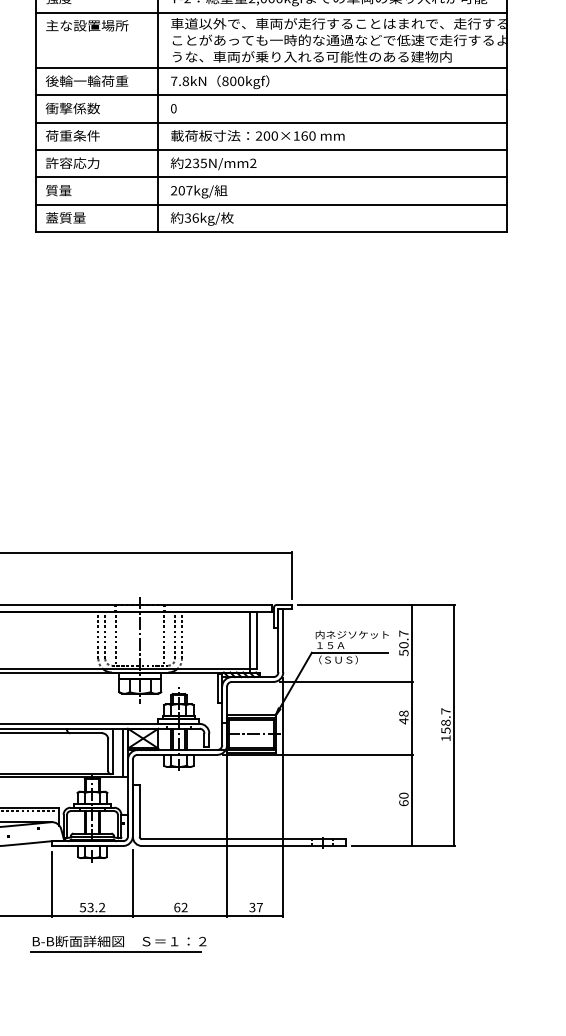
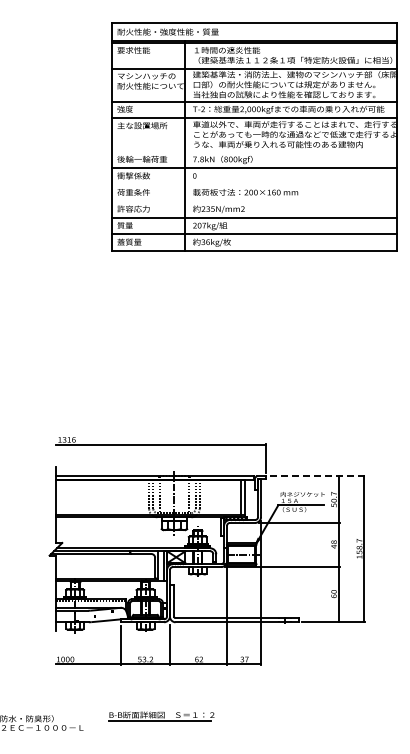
line: (270, 68) -> (253, 151), removed
line: (270, 122) -> (253, 184), removed
line: (270, 150) -> (253, 201), removed
line: (376, 605) -> (317, 476), solid -> dashed
part: (118, 943) -> (161, 716), moved

